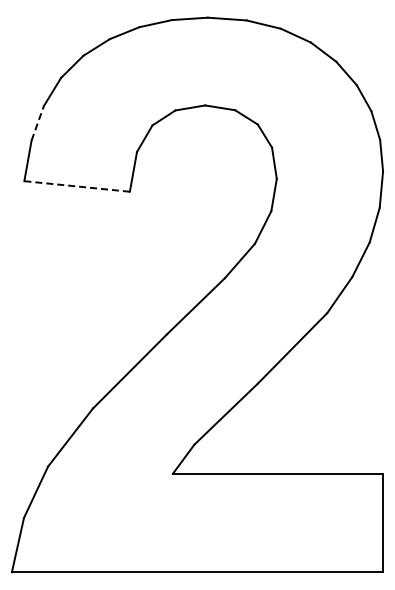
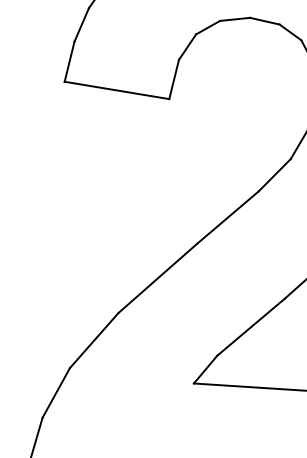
line: (37, 122) -> (81, 24), dashed -> solid
line: (76, 186) -> (116, 90), dashed -> solid

